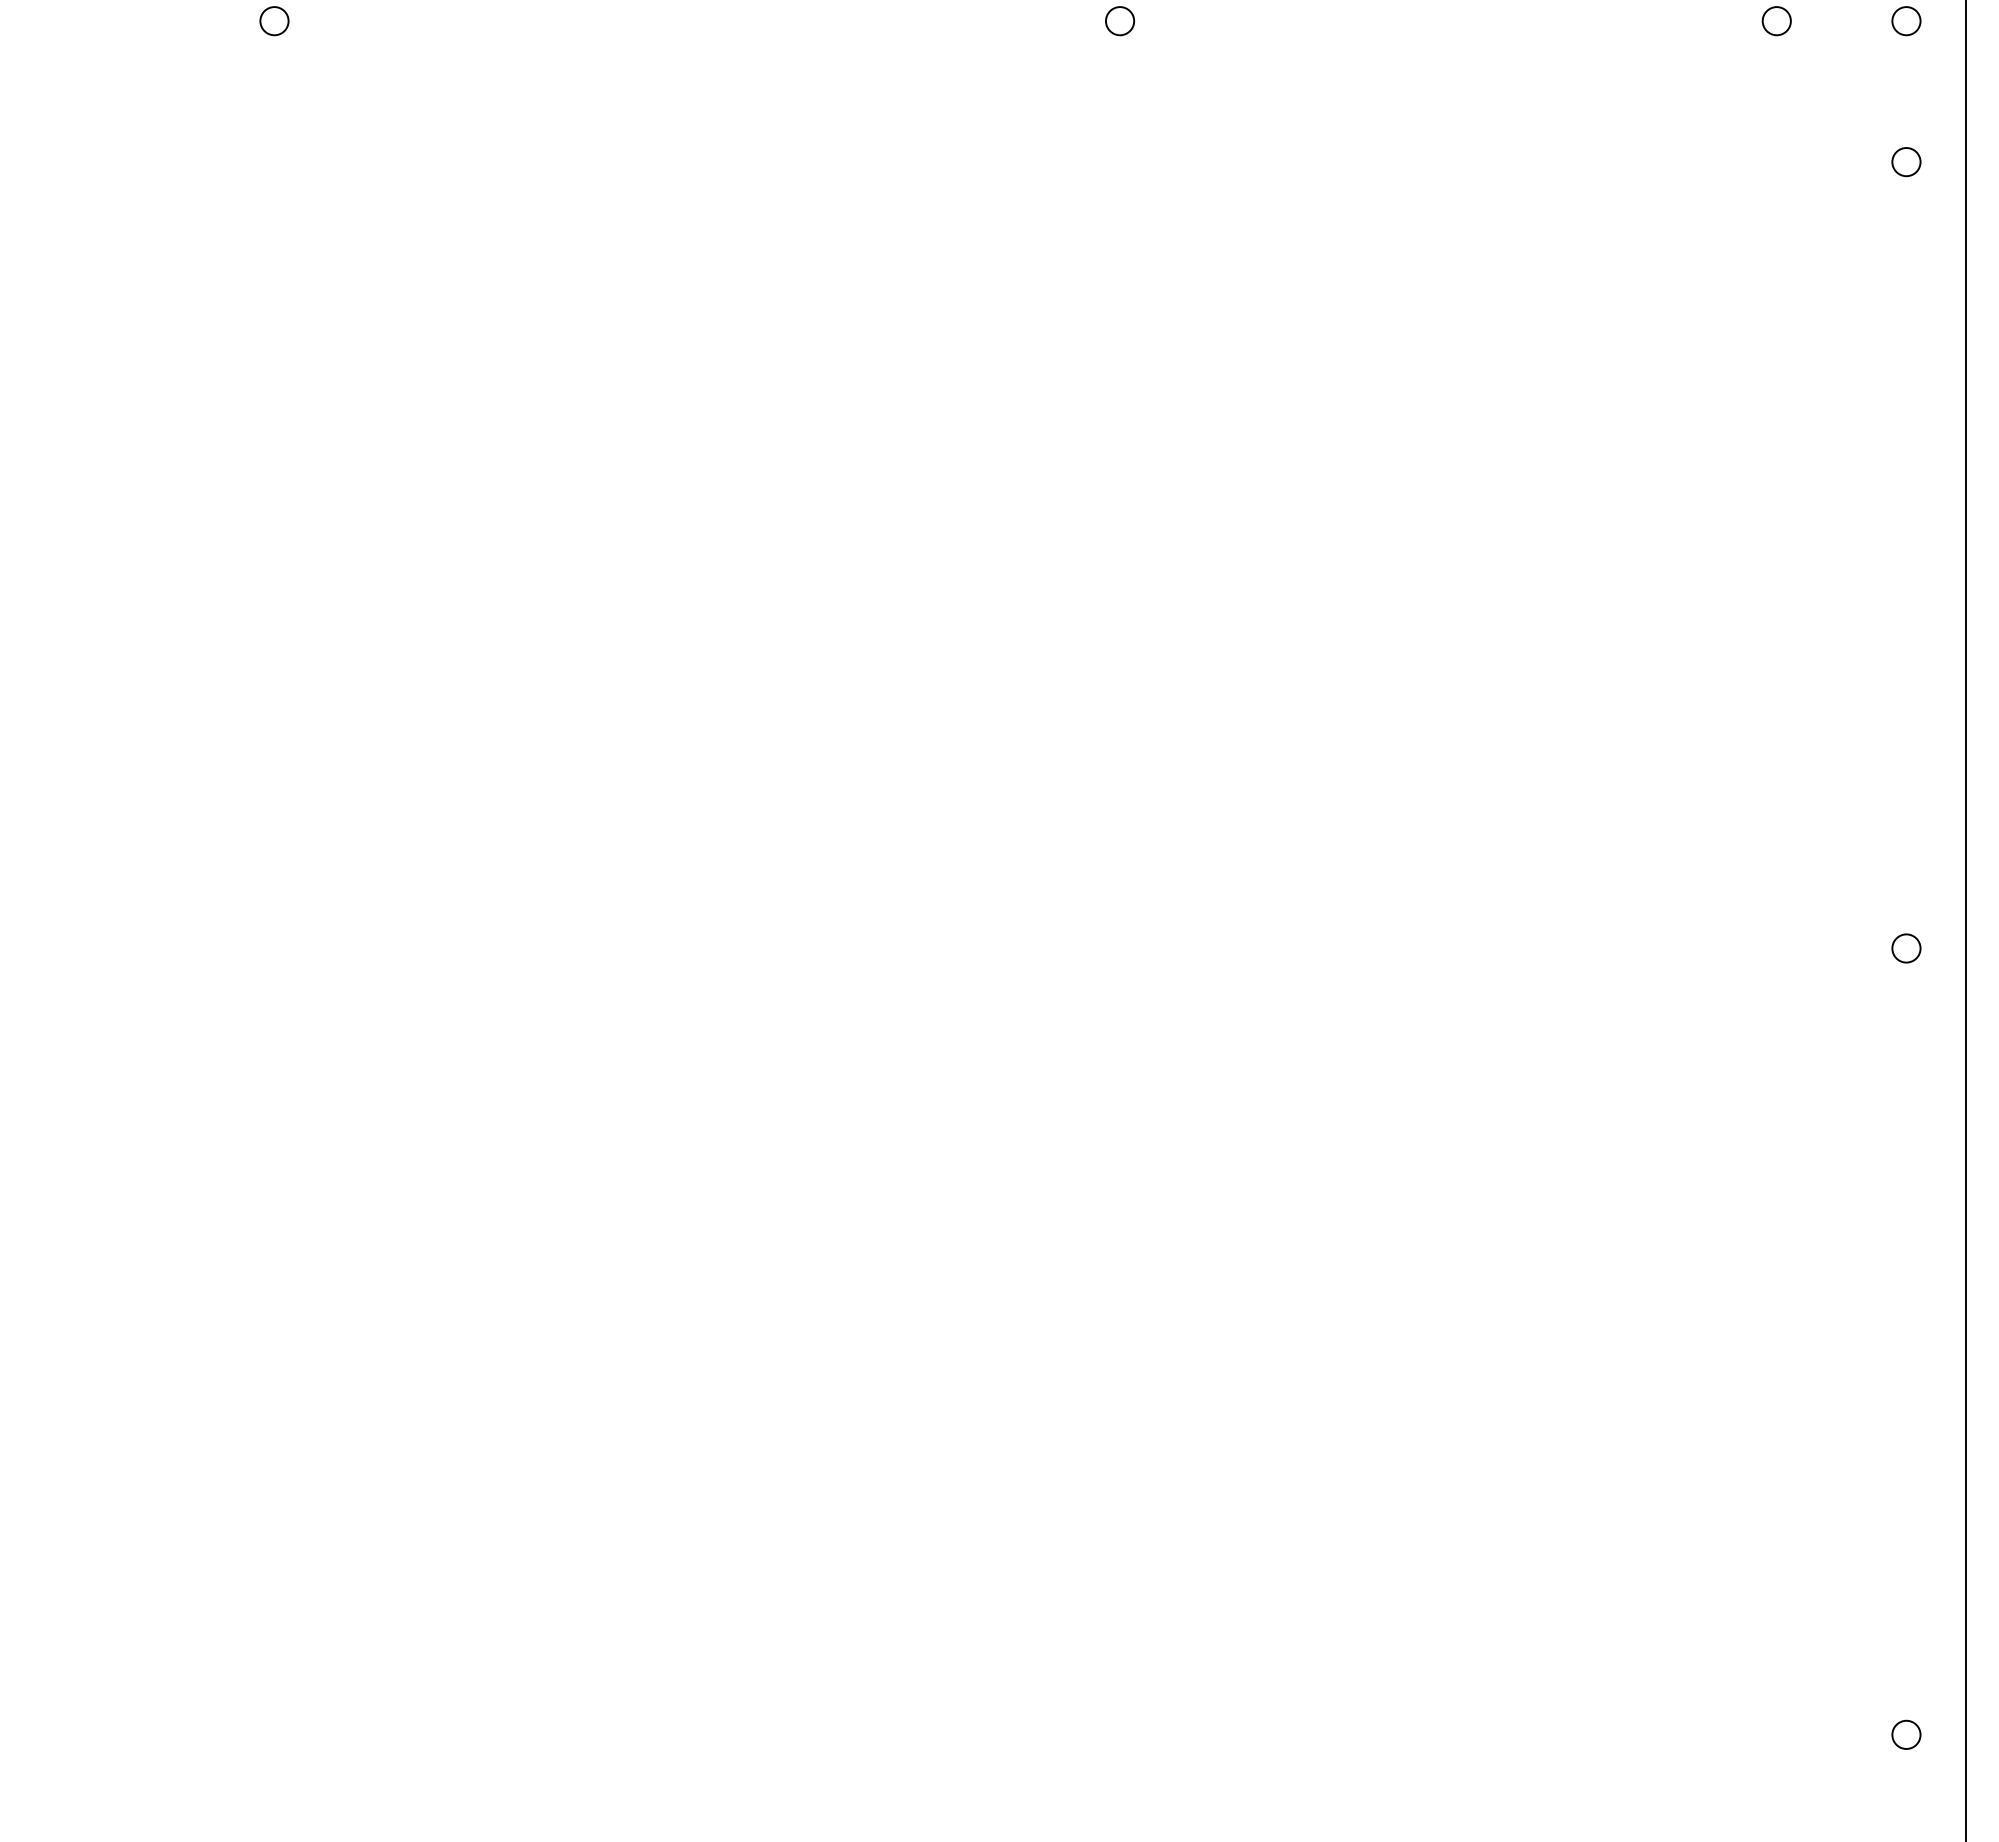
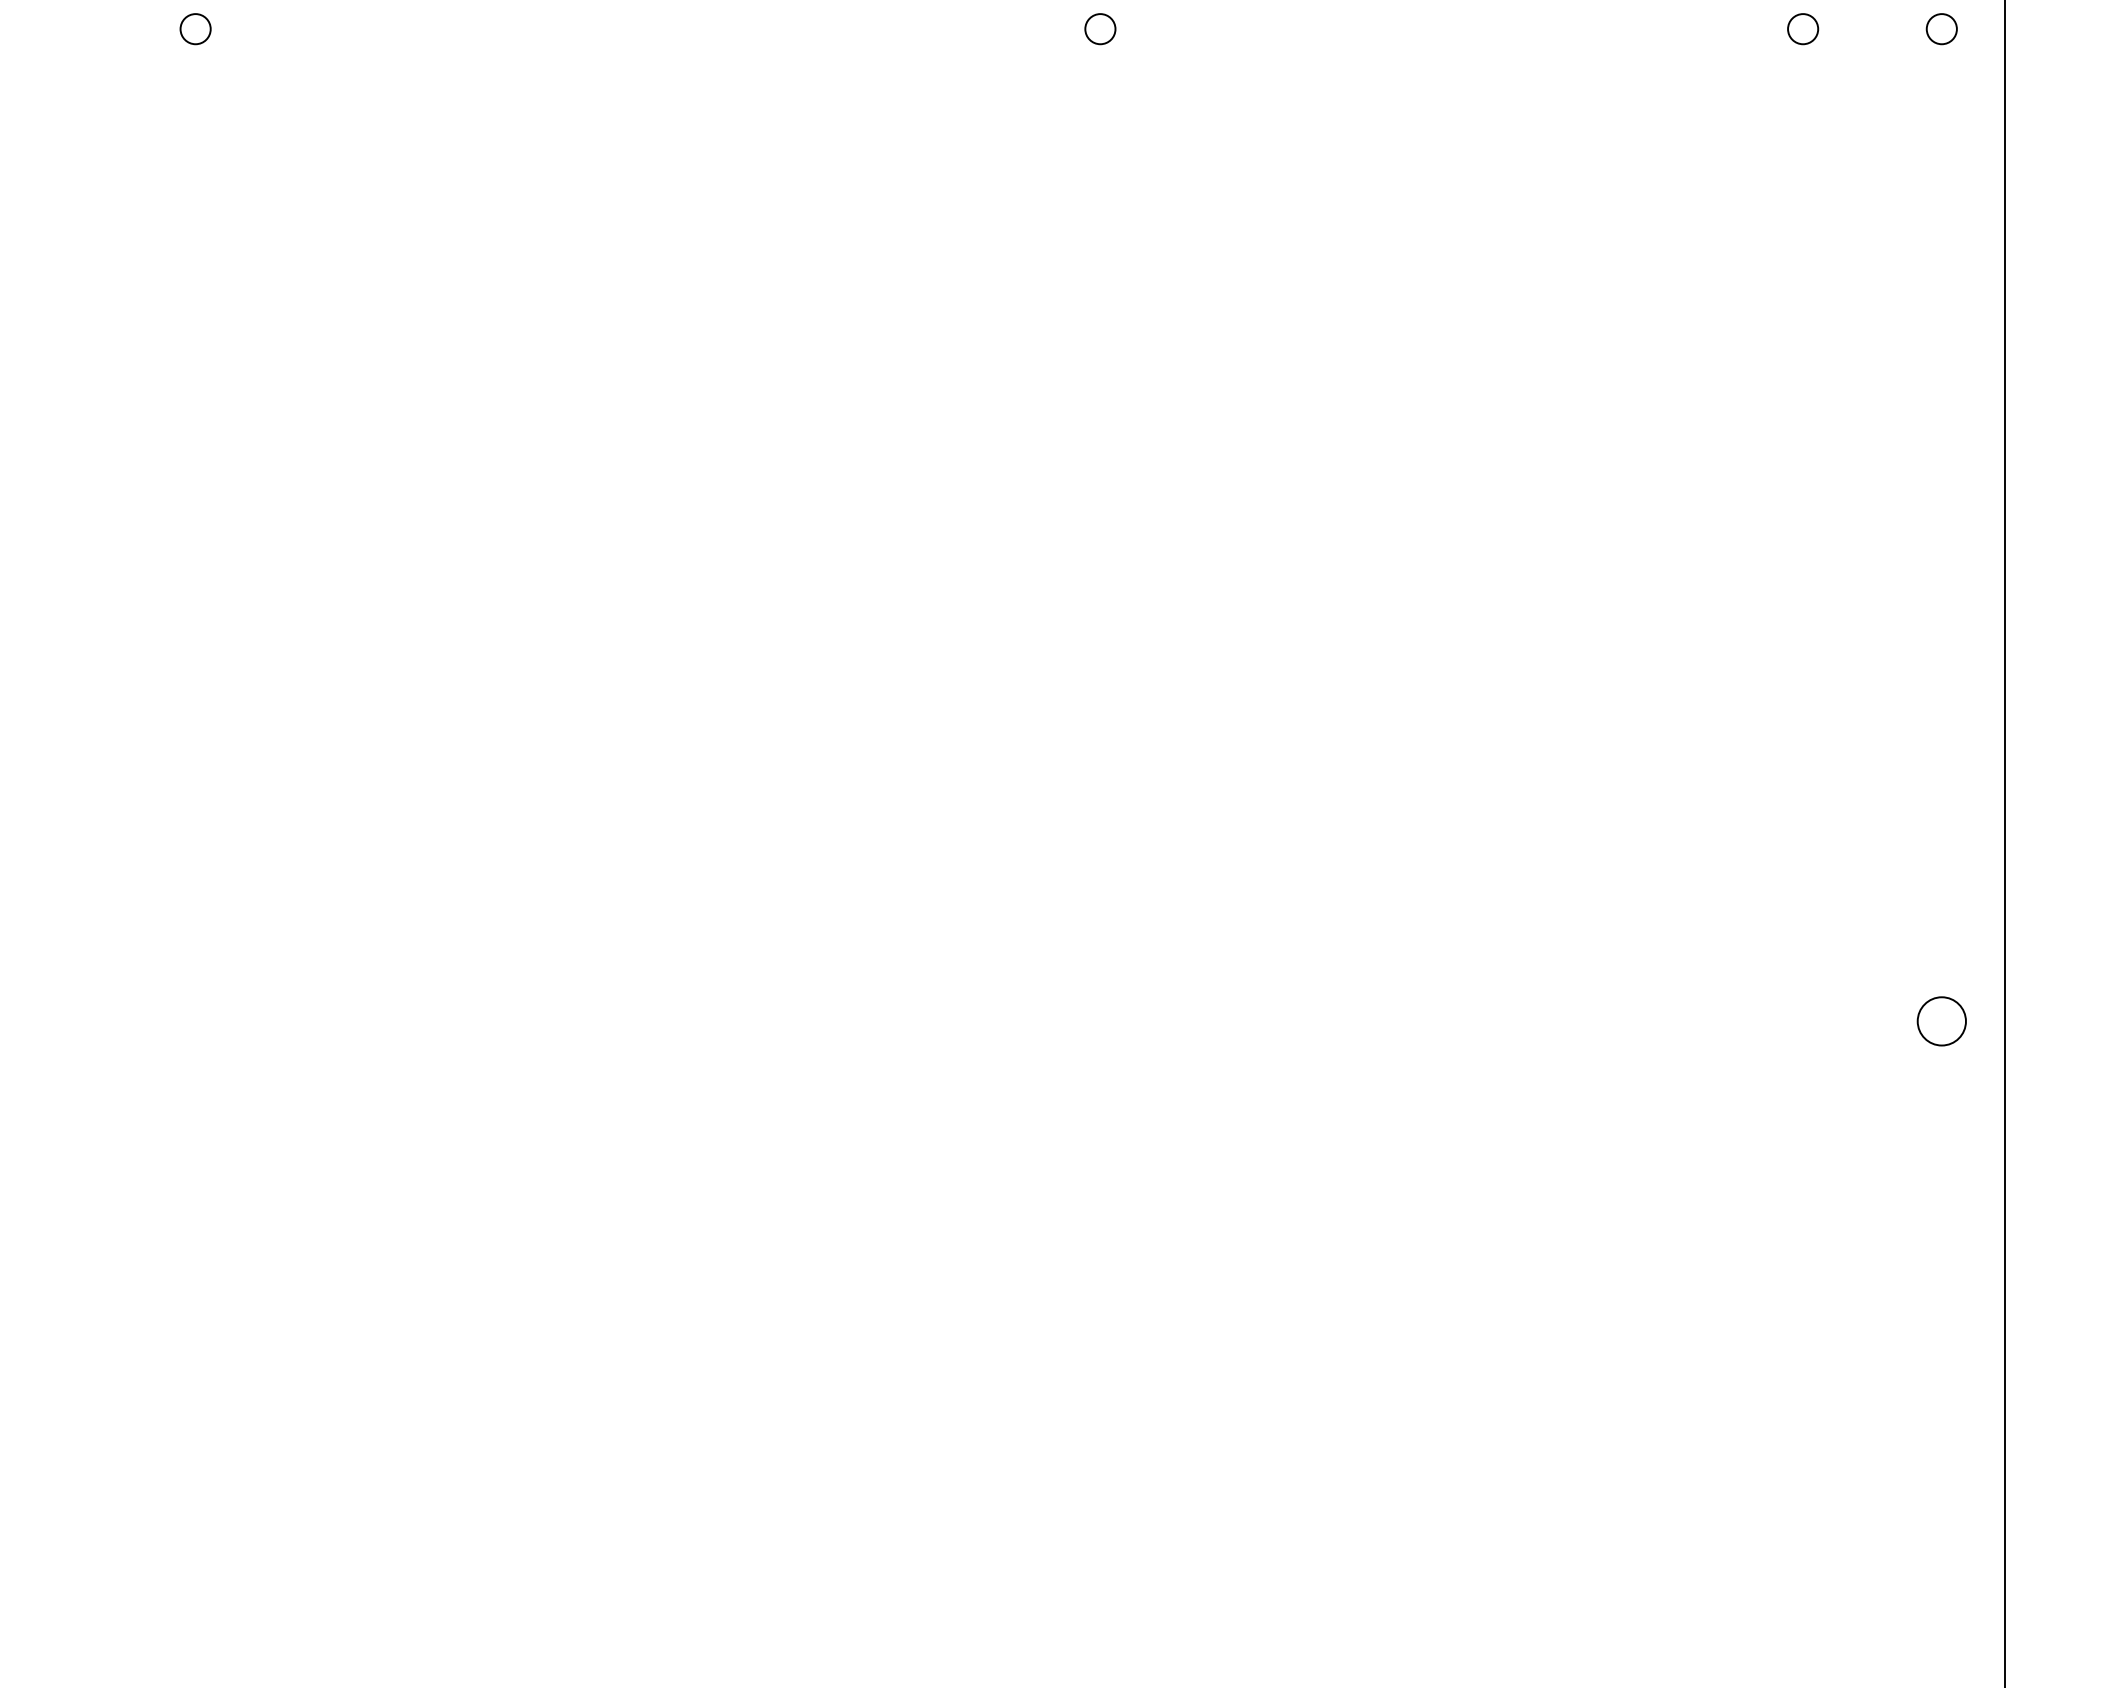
circle: (1906, 162) -> (1941, 180), removed
circle: (1906, 948) -> (1941, 1021), size x1.6

